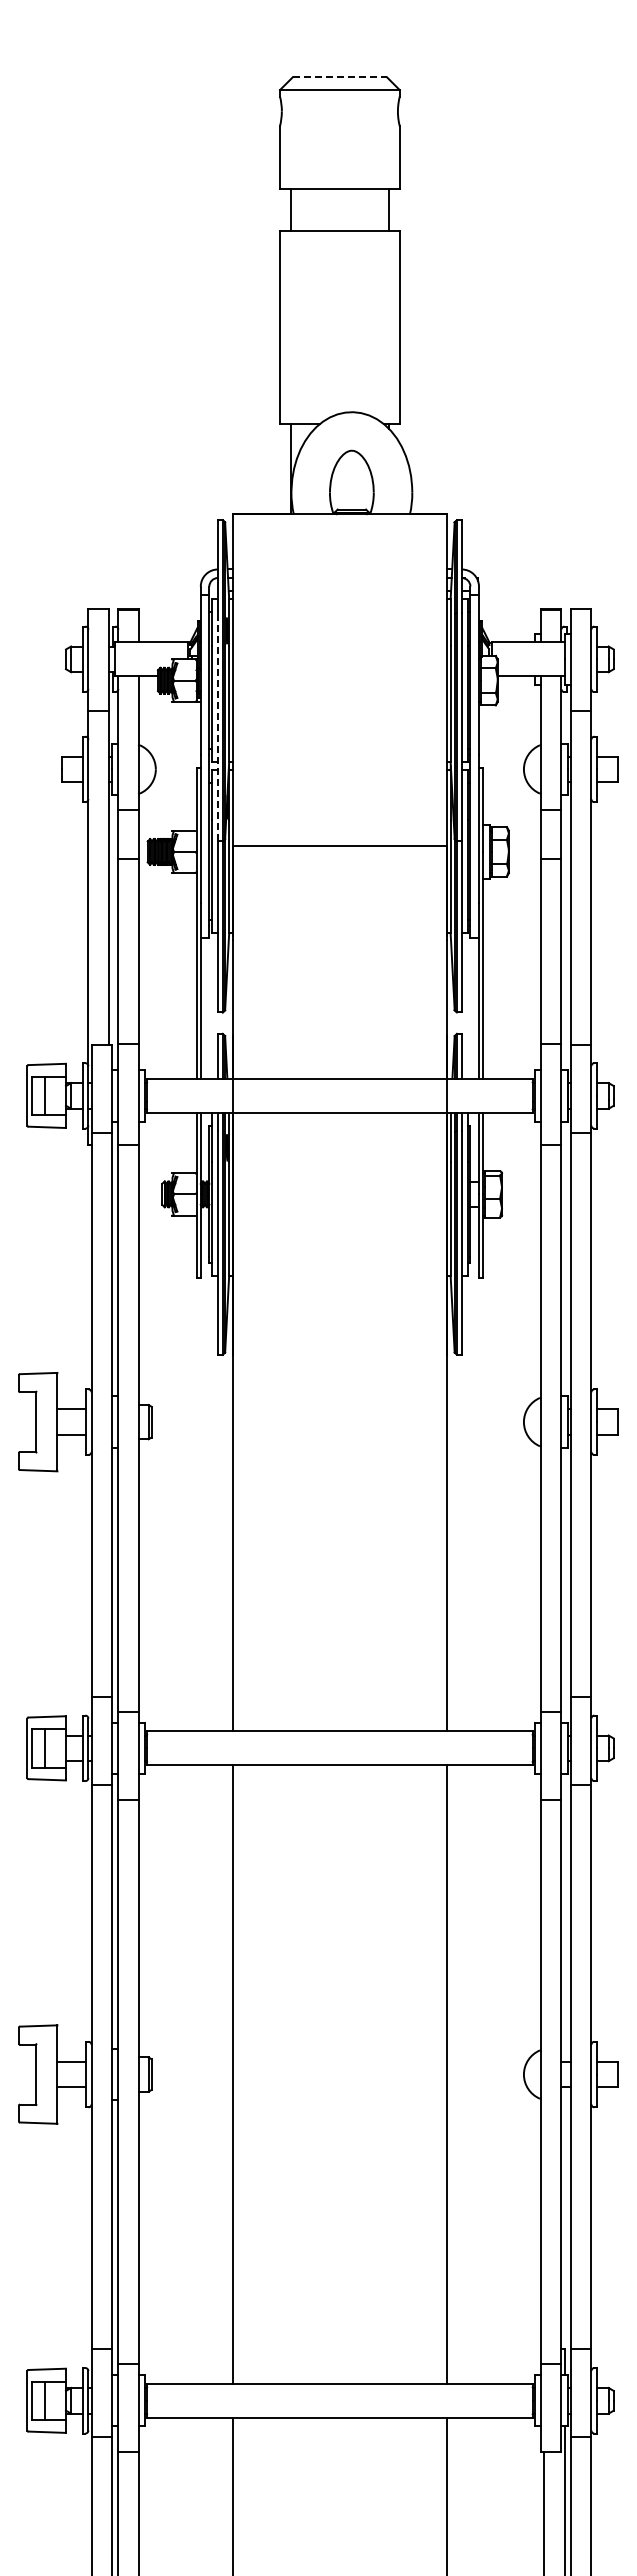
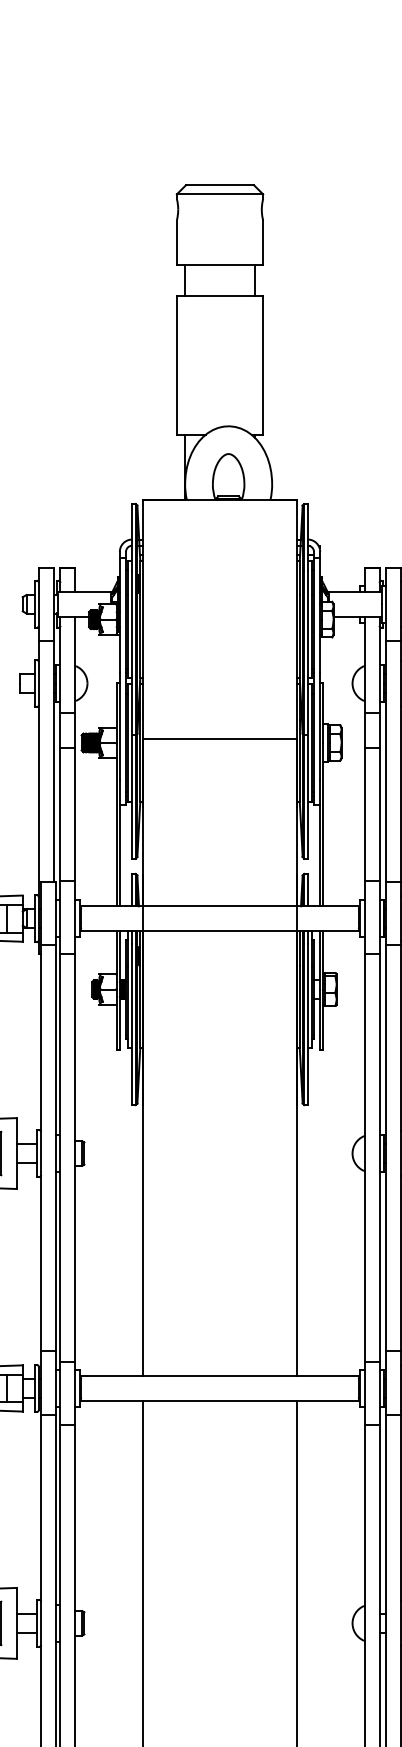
line: (340, 77) -> (220, 185), dashed -> solid
line: (217, 726) -> (131, 652), dashed -> solid

